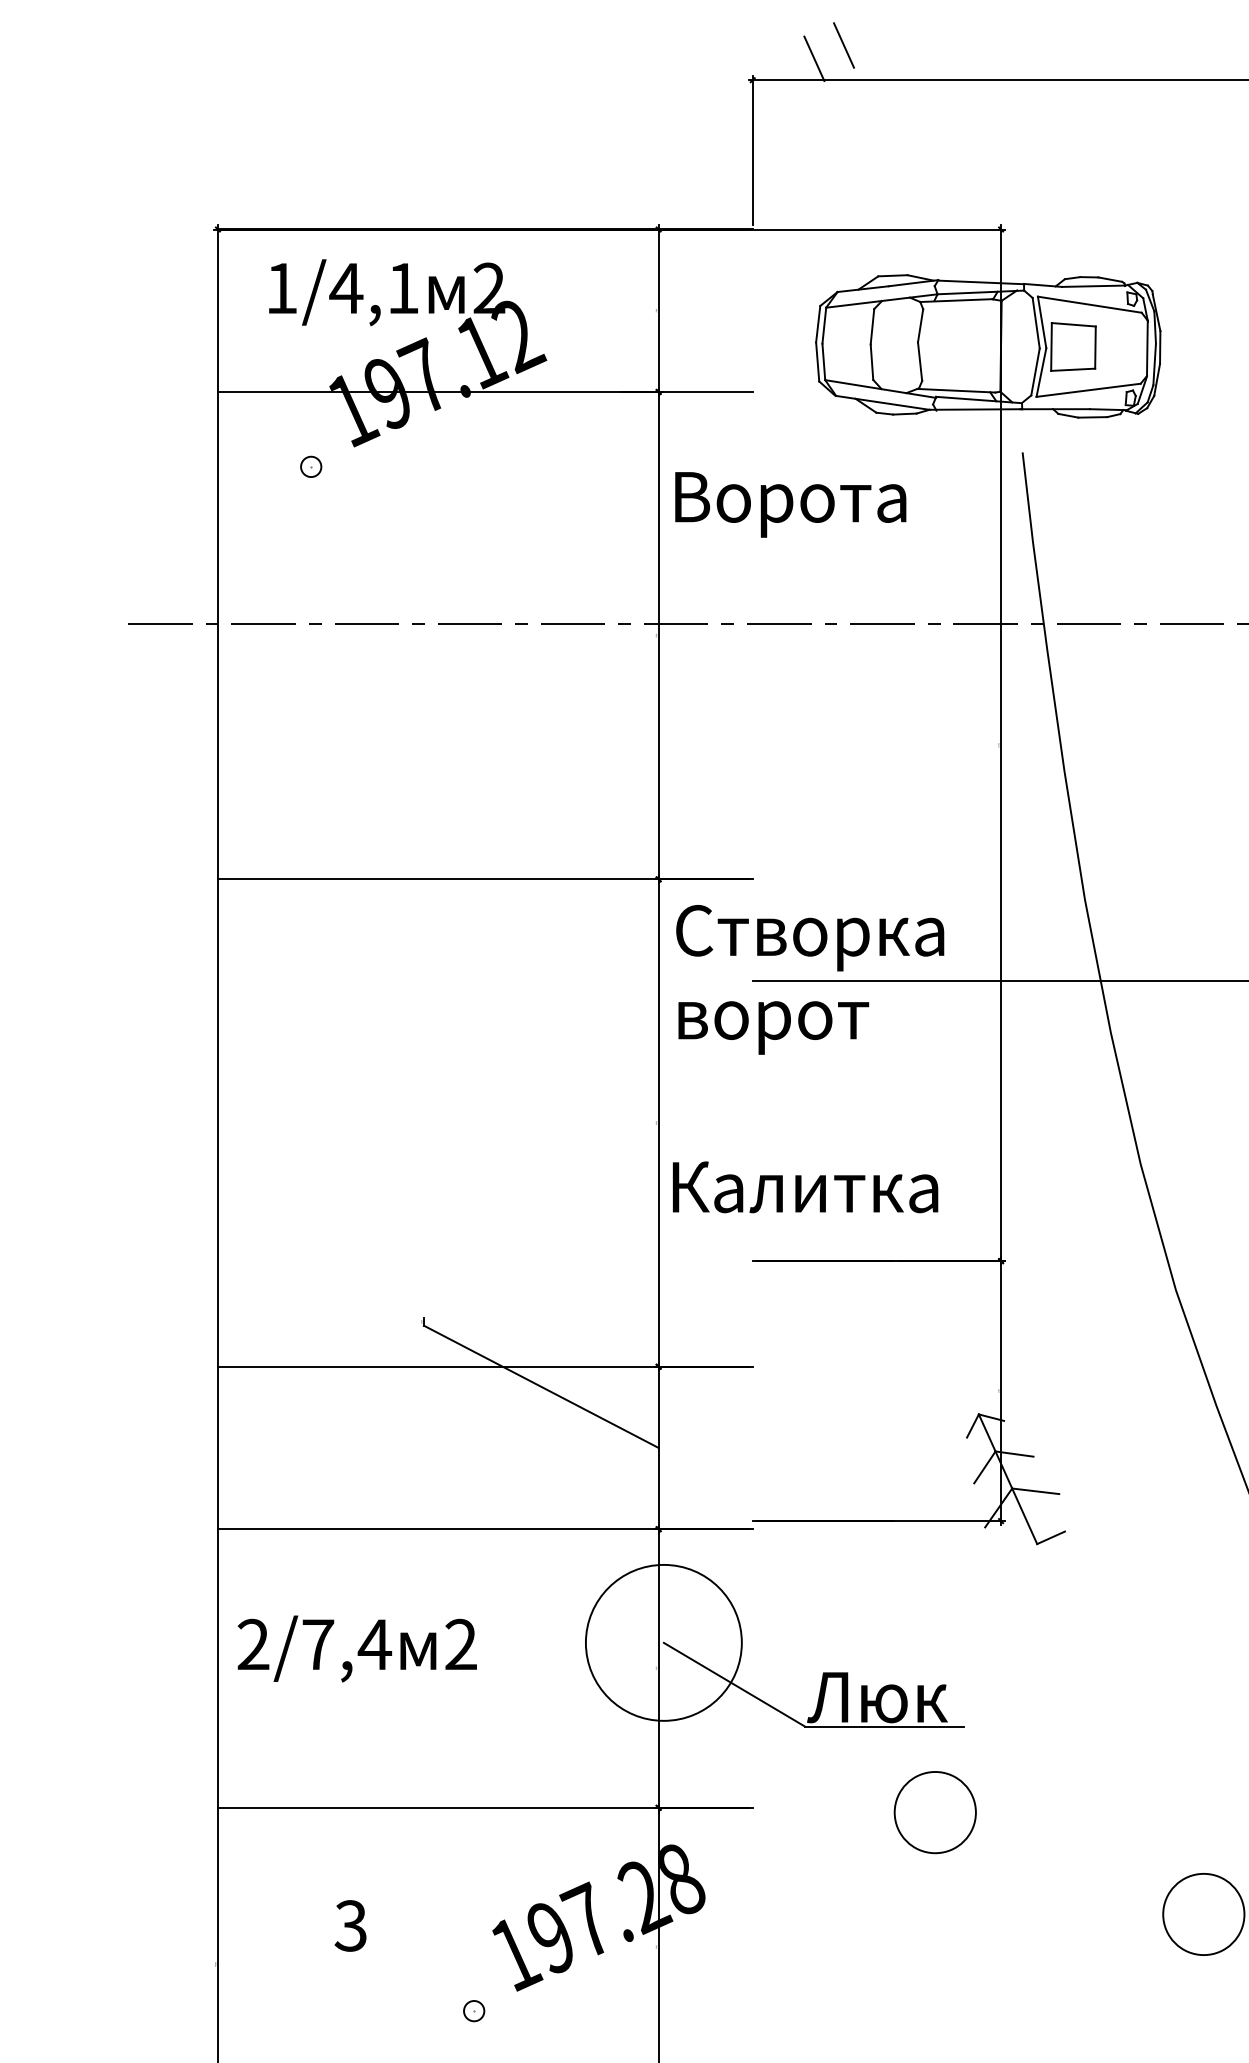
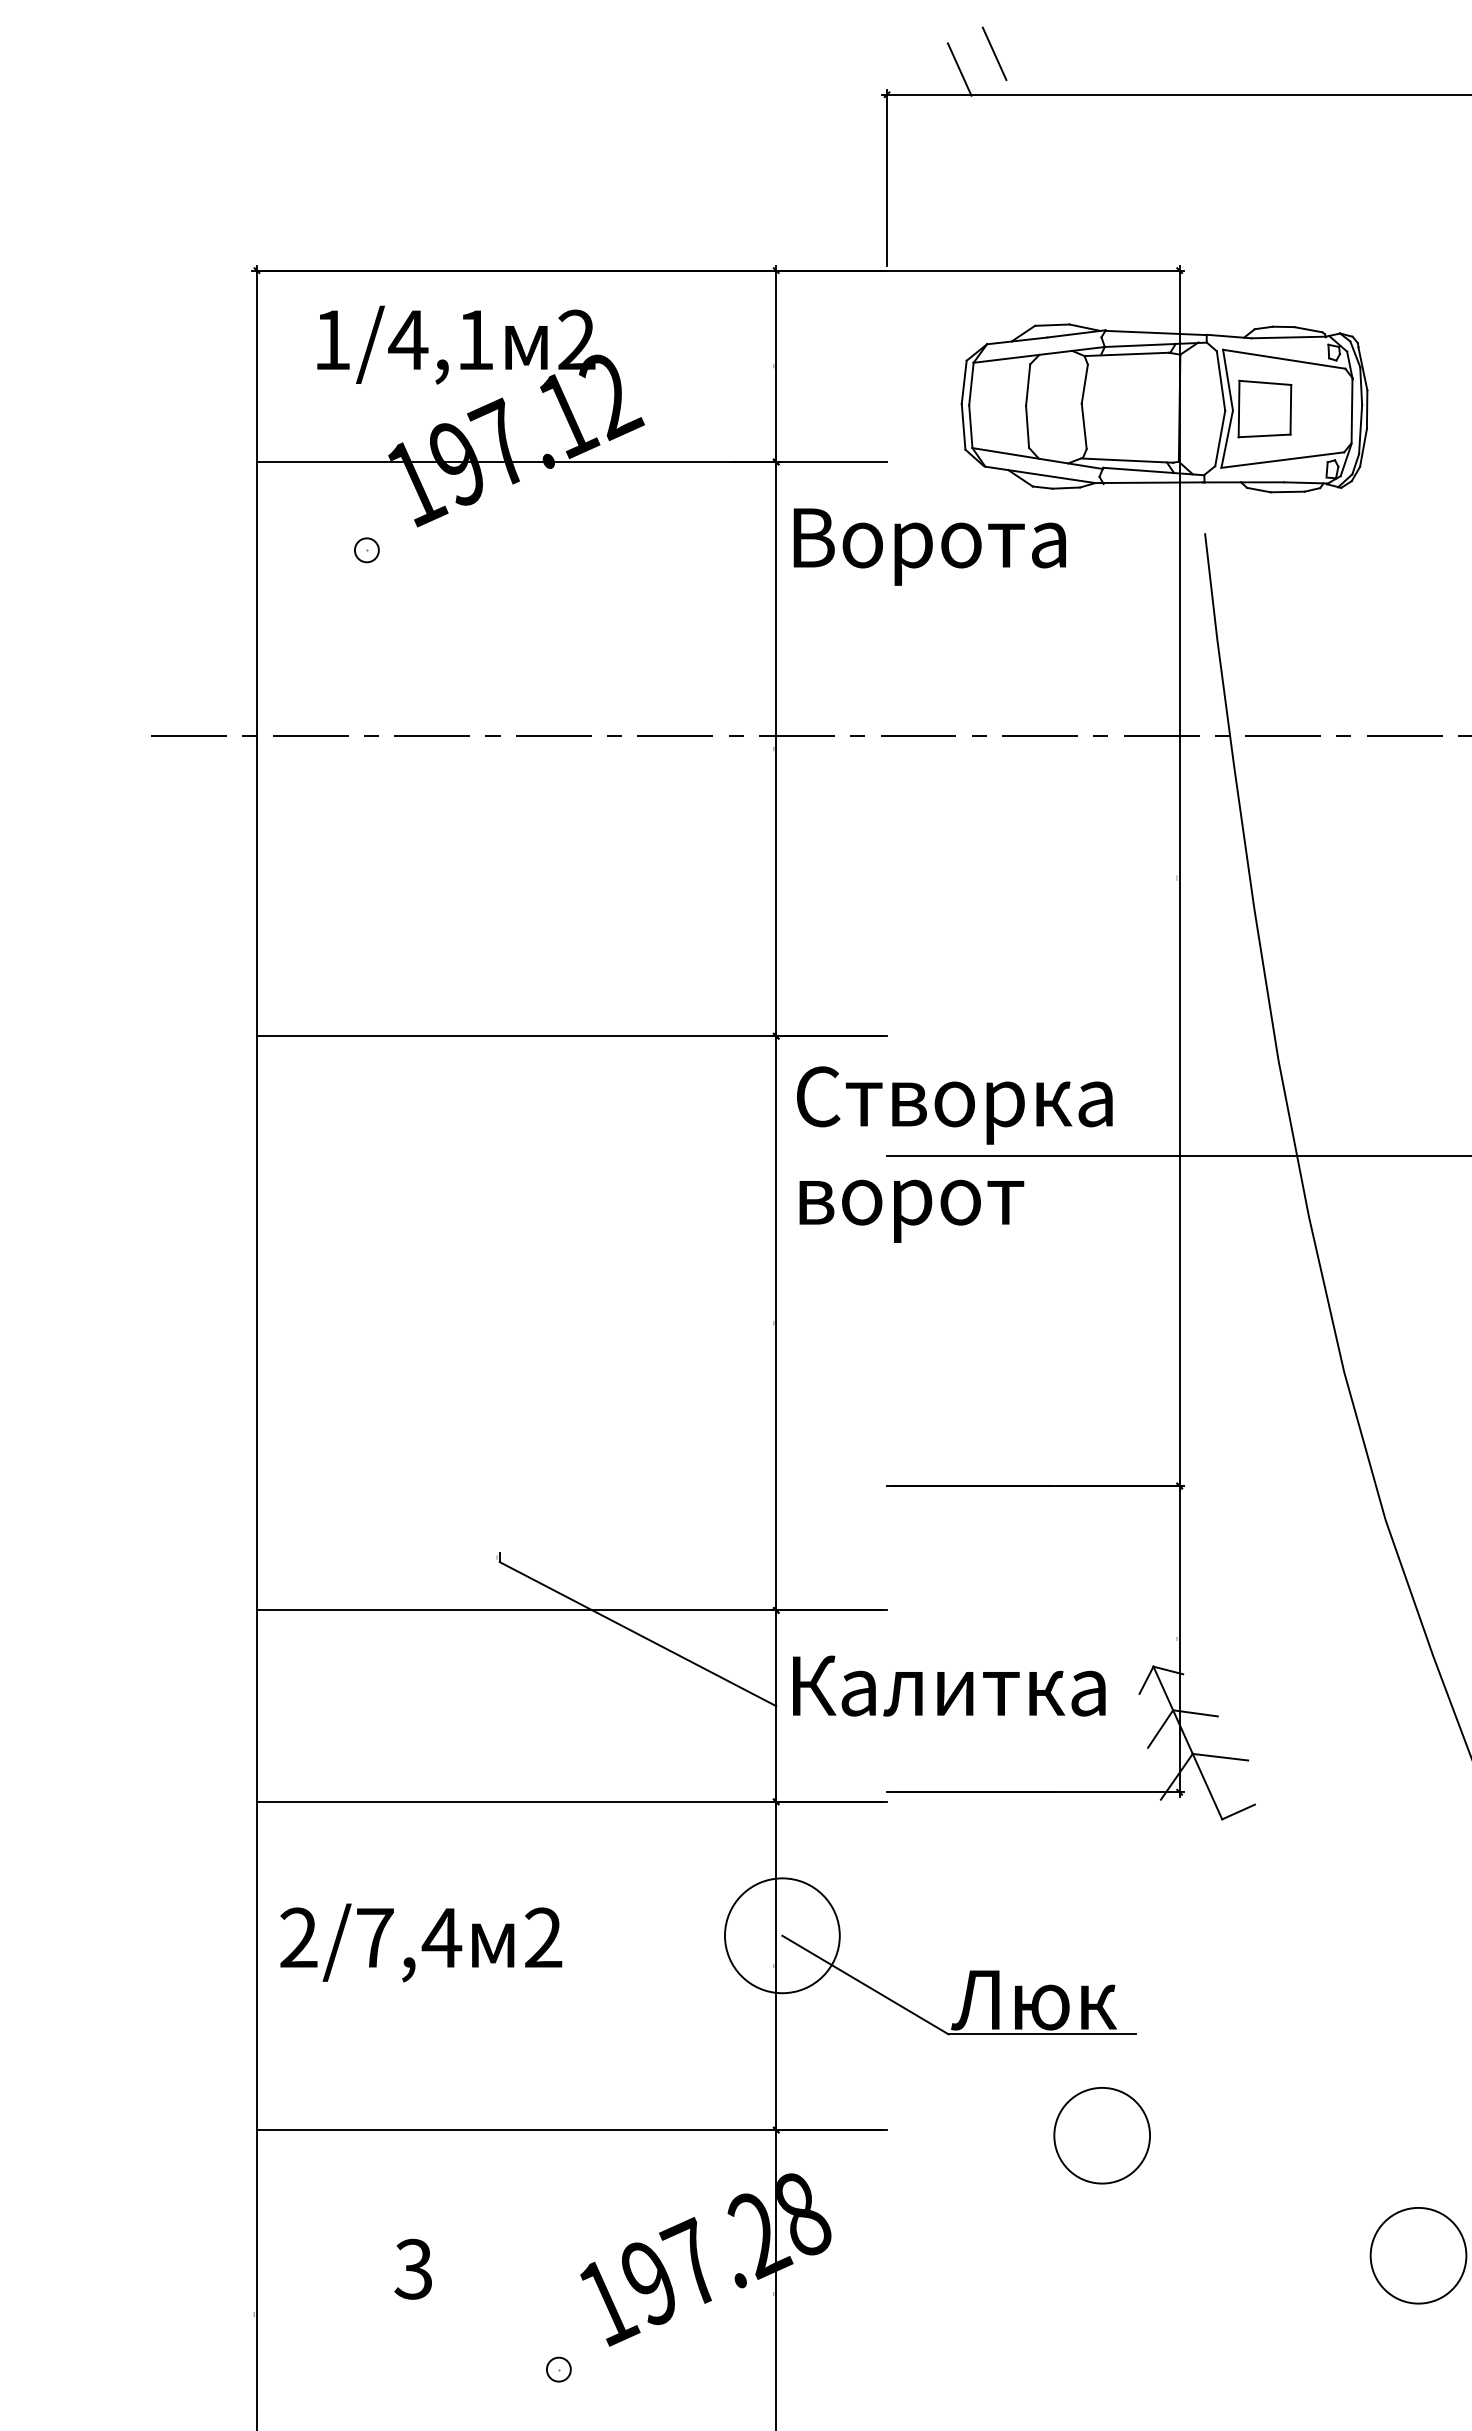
text: (790, 504) -> (929, 546), moved
text: (805, 1186) -> (949, 1685), moved
circle: (663, 1642) -> (781, 1935), size x0.62

